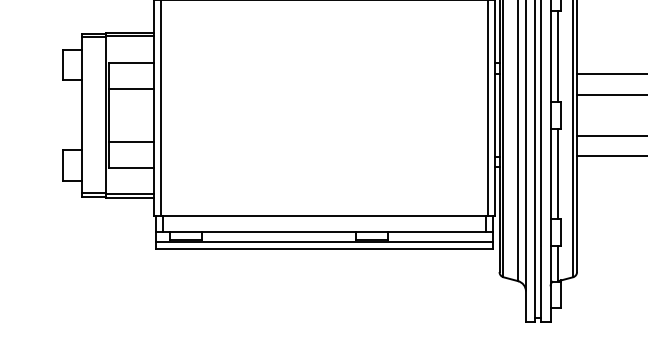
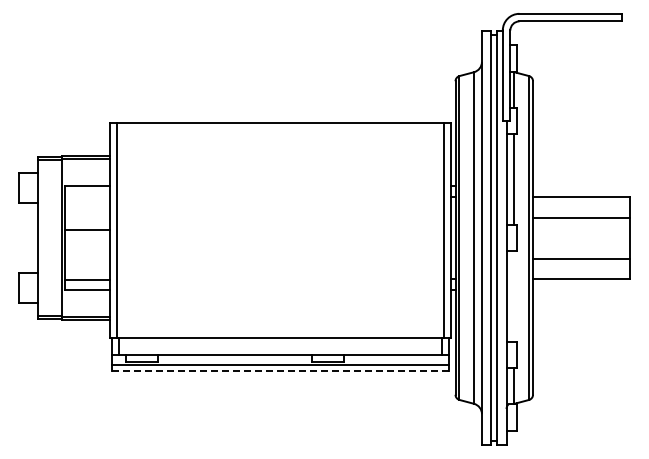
line: (131, 88) -> (87, 229), moved
line: (131, 141) -> (87, 280), moved
line: (558, 173) -> (514, 296), removed
line: (324, 248) -> (280, 371), solid -> dashed

